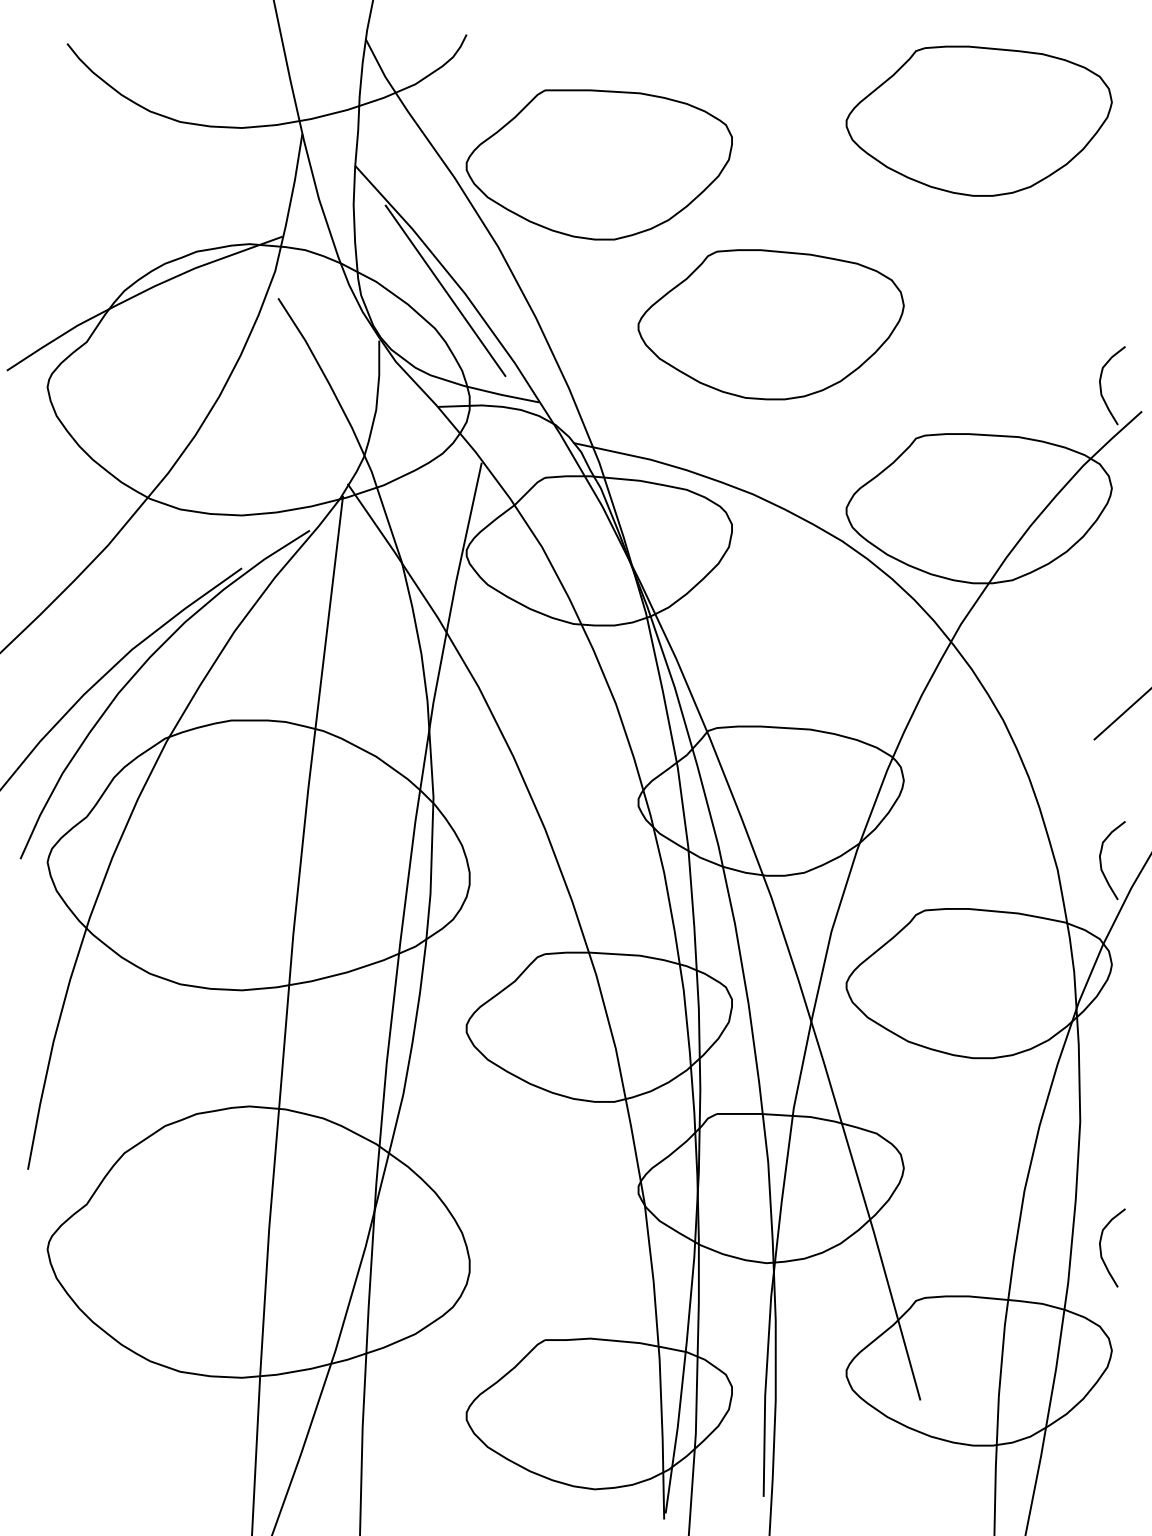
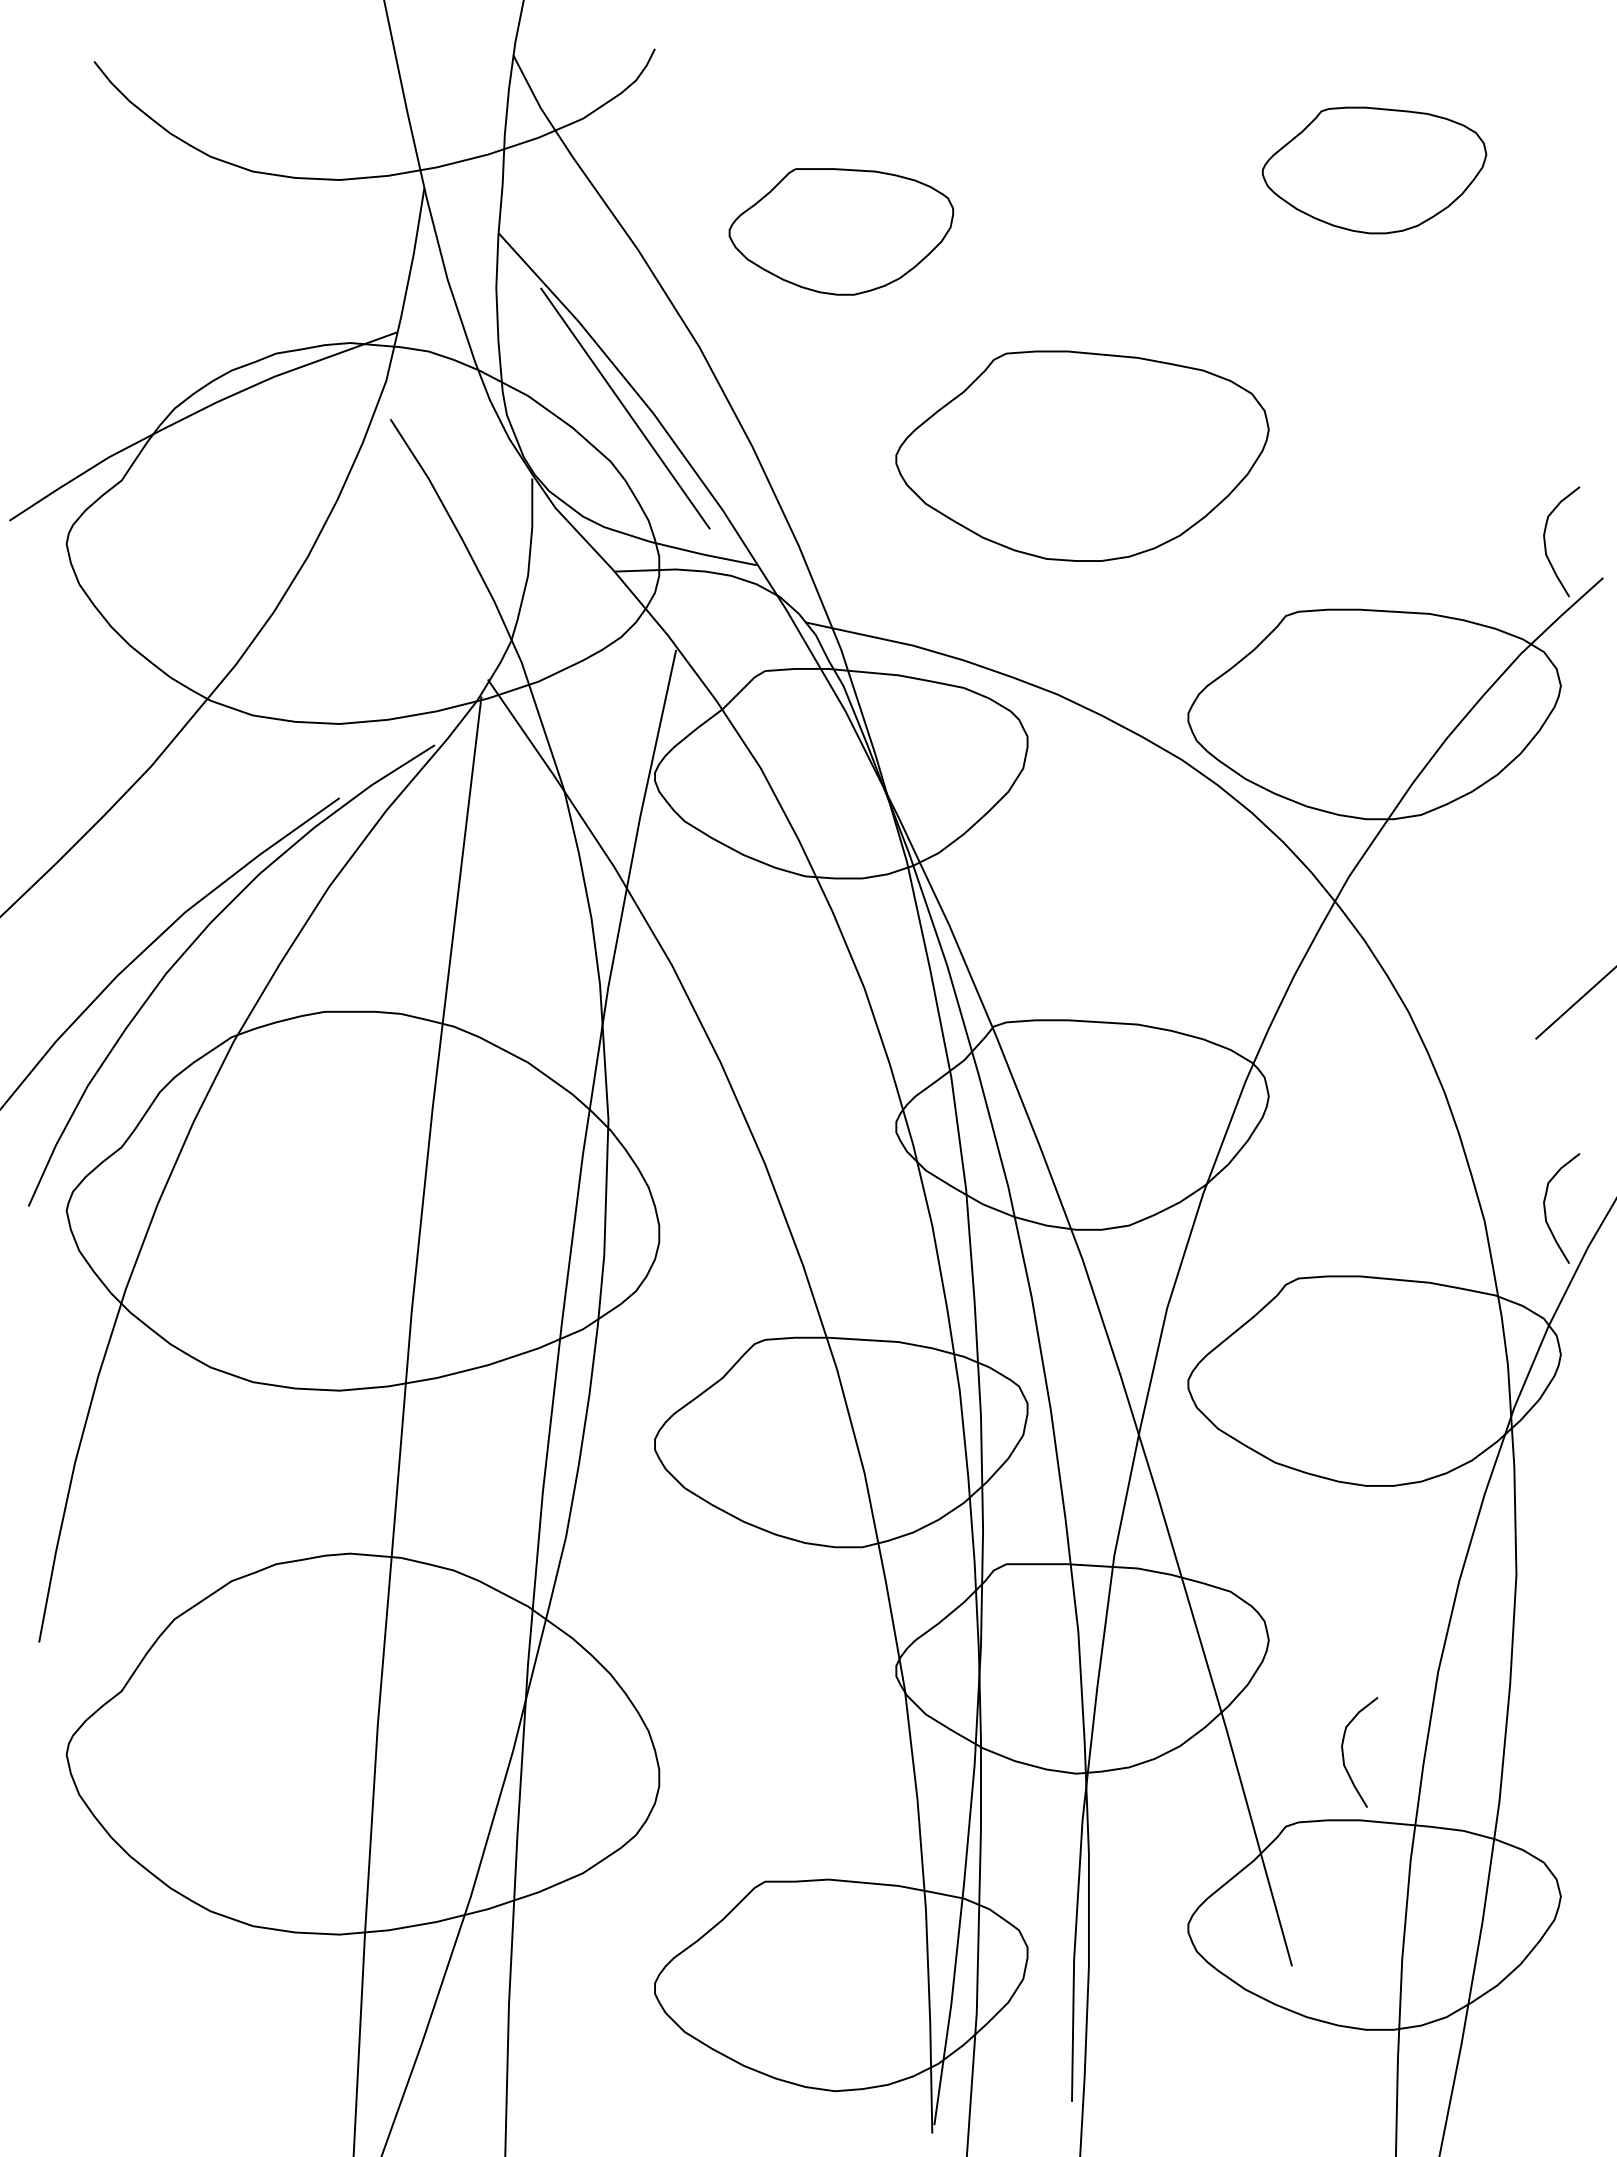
part: (979, 121) -> (1374, 170), size x0.6
part: (599, 164) -> (841, 231), size x0.6
curve: (1101, 1251) -> (1344, 1757), moved

